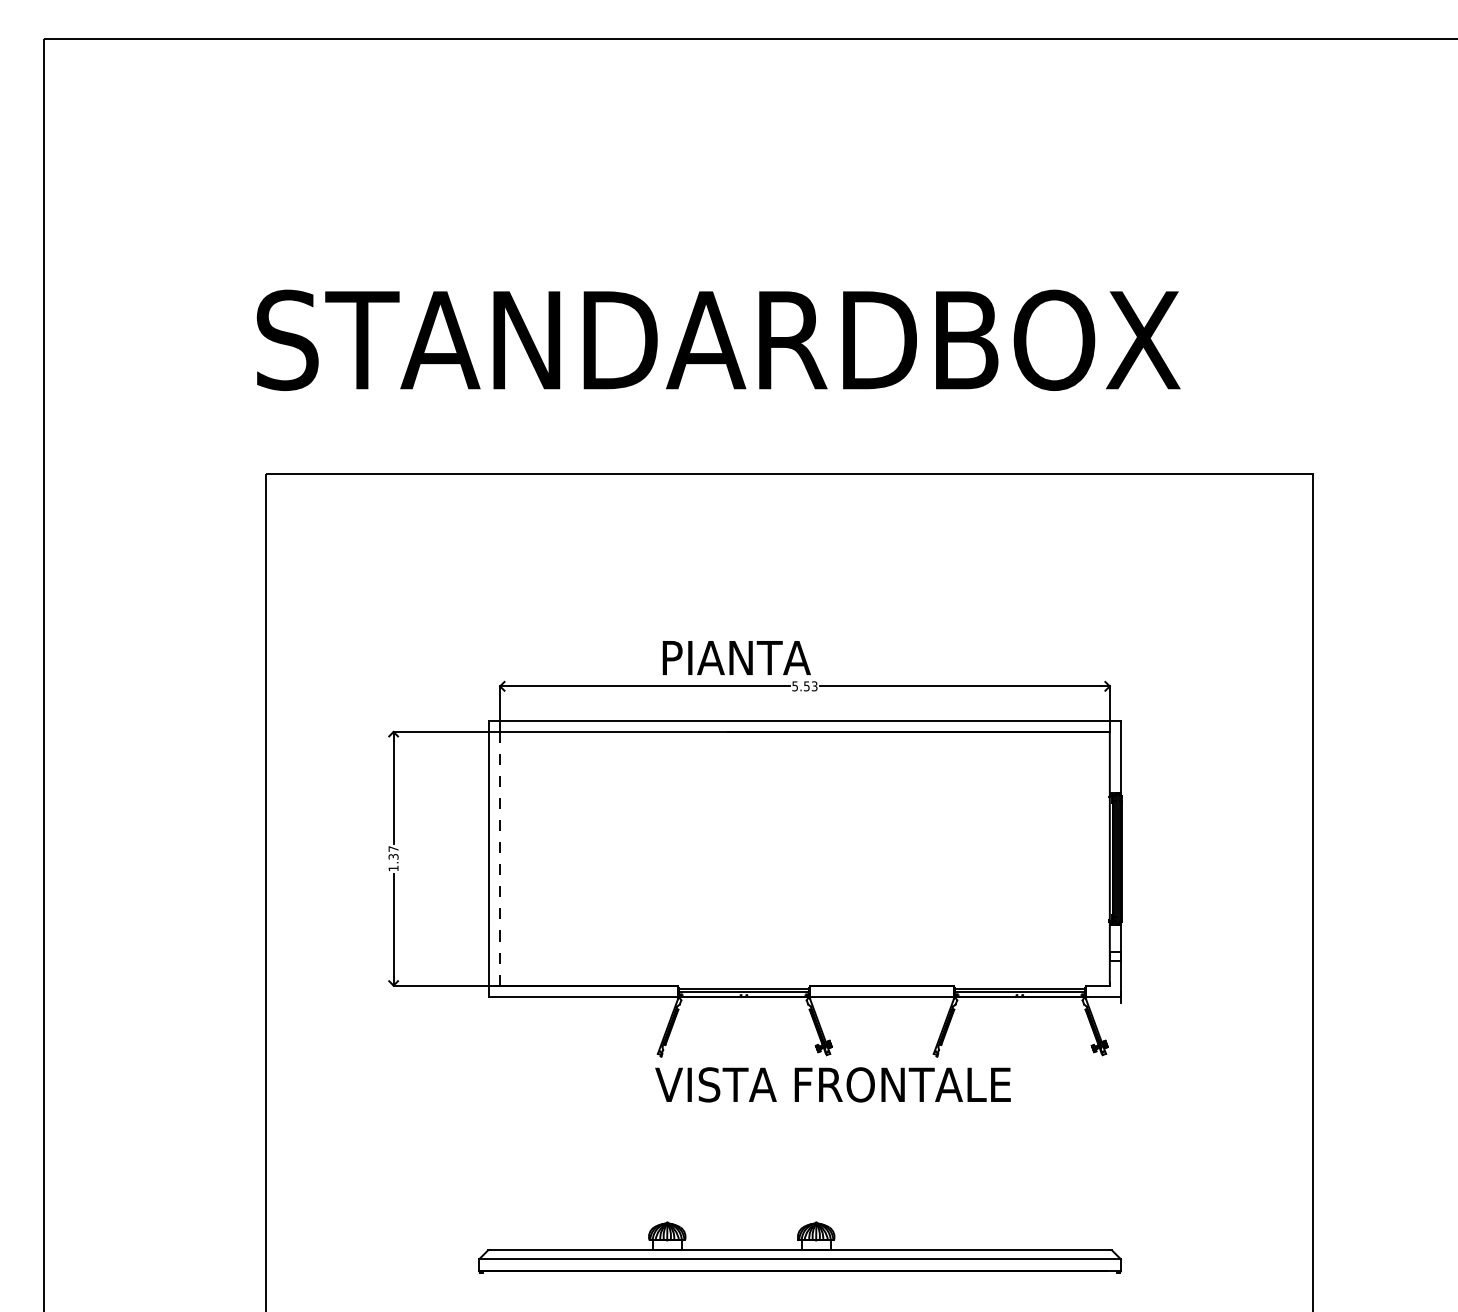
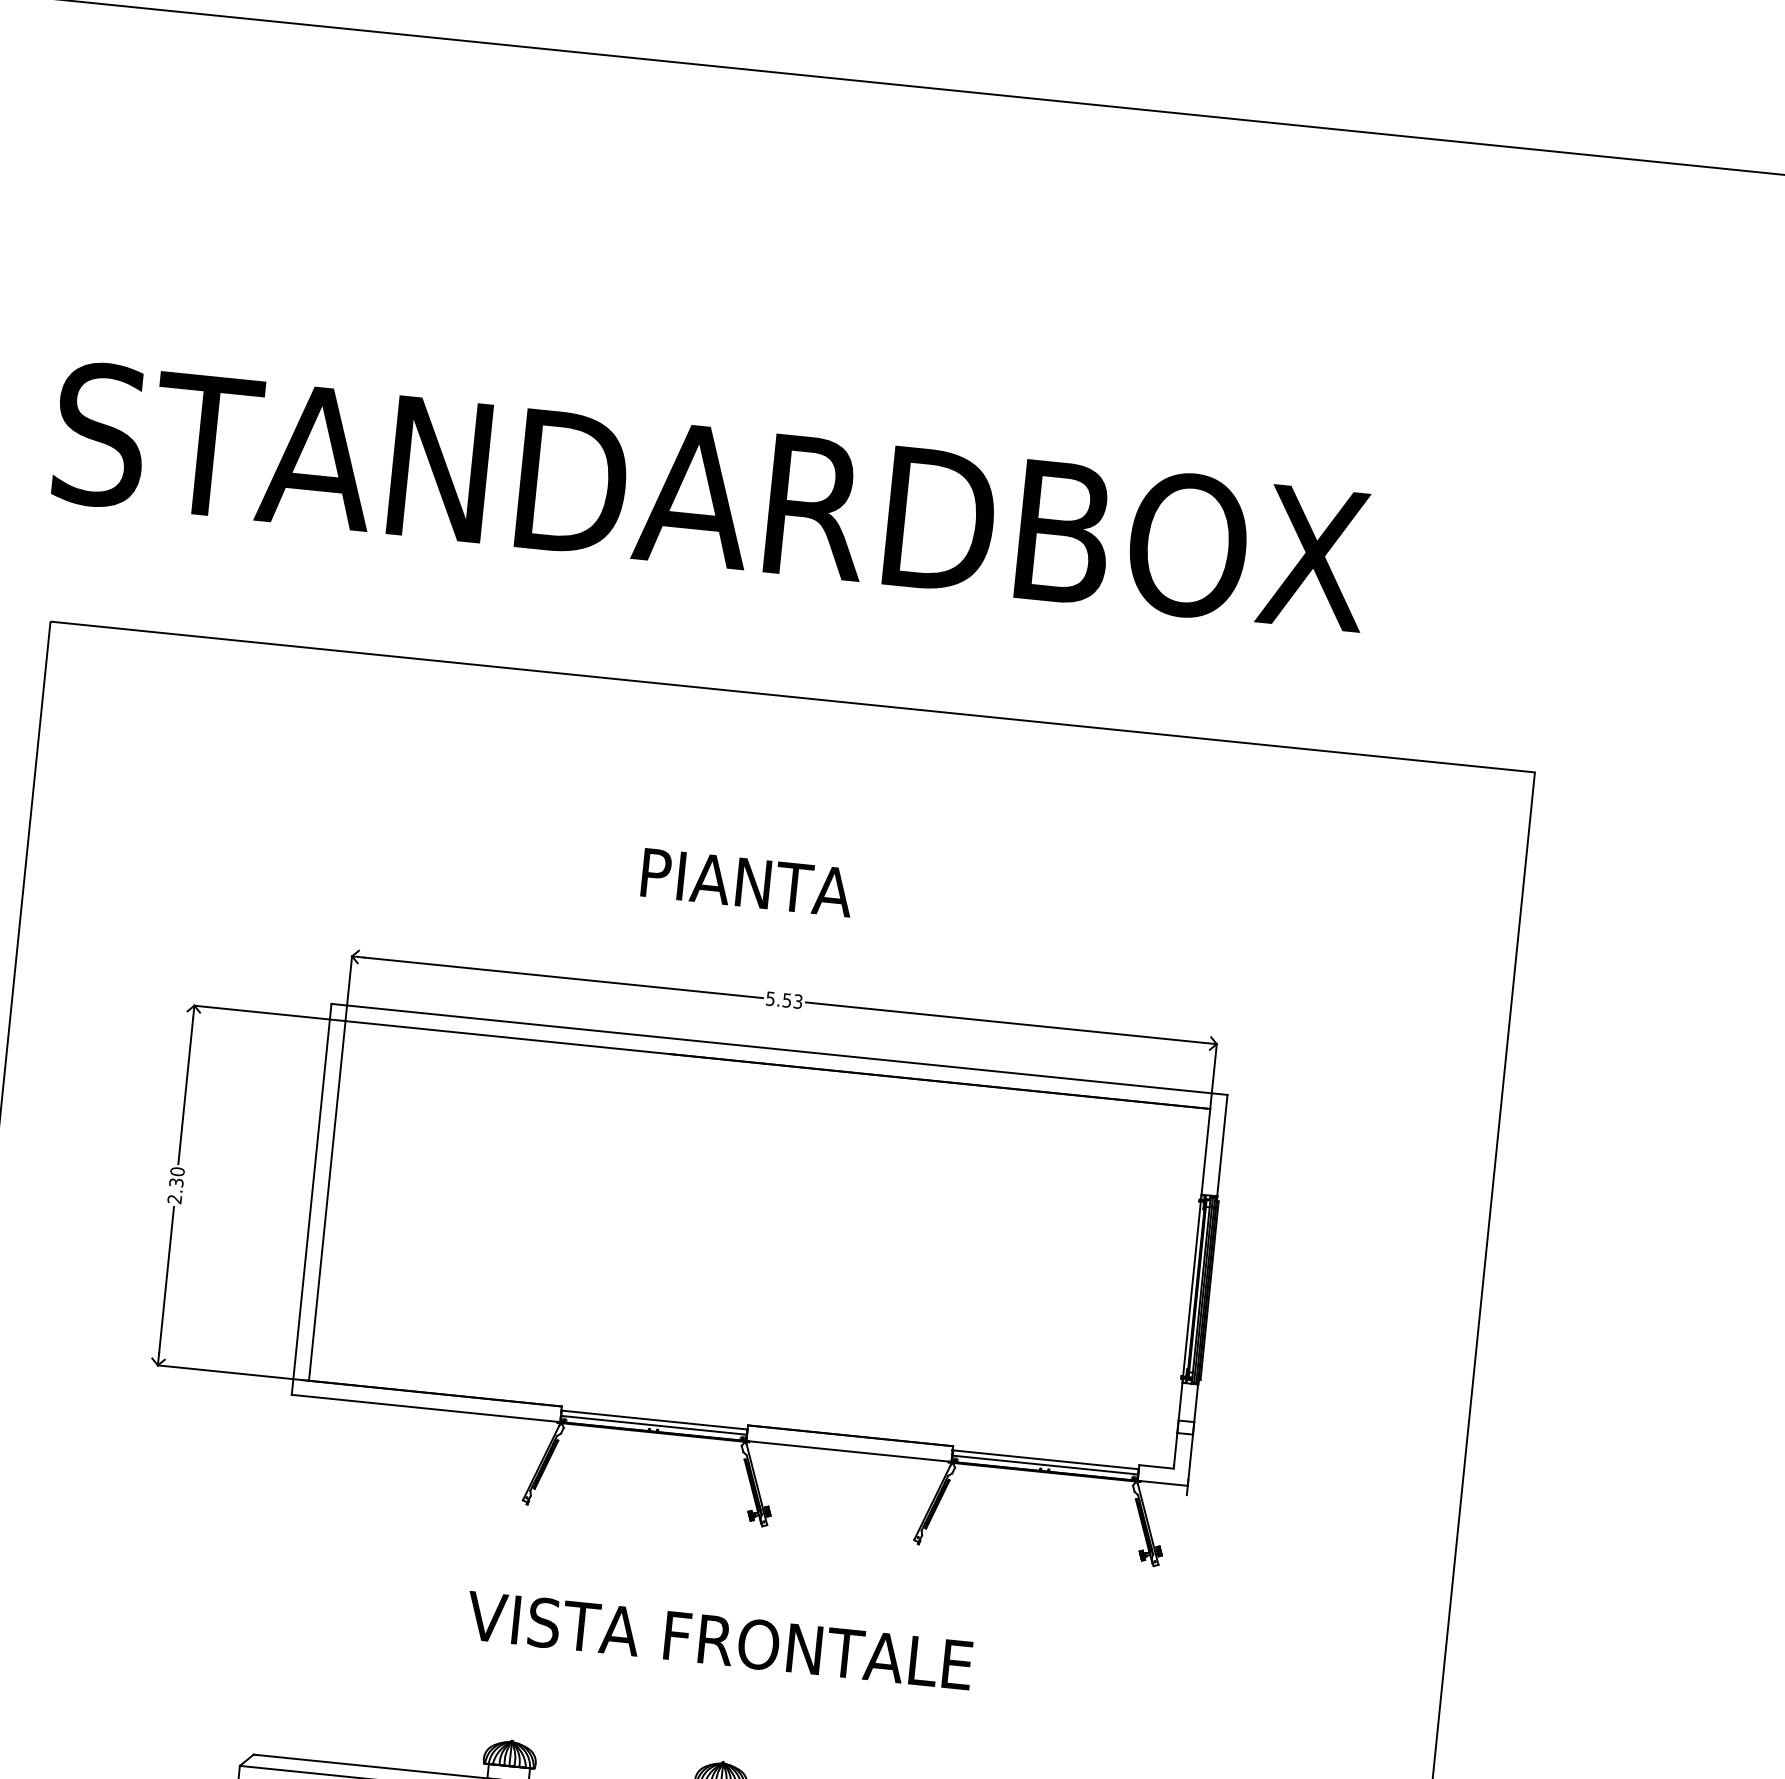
text: (736, 657) -> (747, 882), moved
text: (393, 858) -> (176, 1185), 1.37 -> 2.30
line: (500, 858) -> (327, 1200), dashed -> solid
text: (832, 1084) -> (718, 1640), moved

